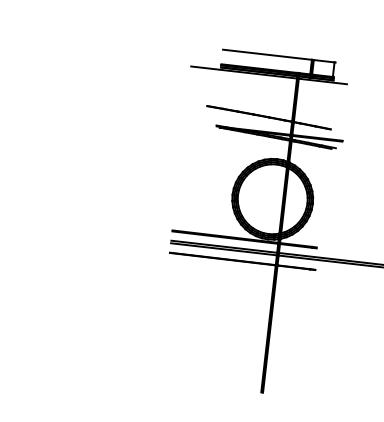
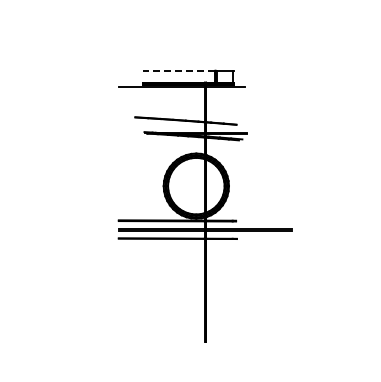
line: (266, 54) -> (178, 70), solid -> dashed

